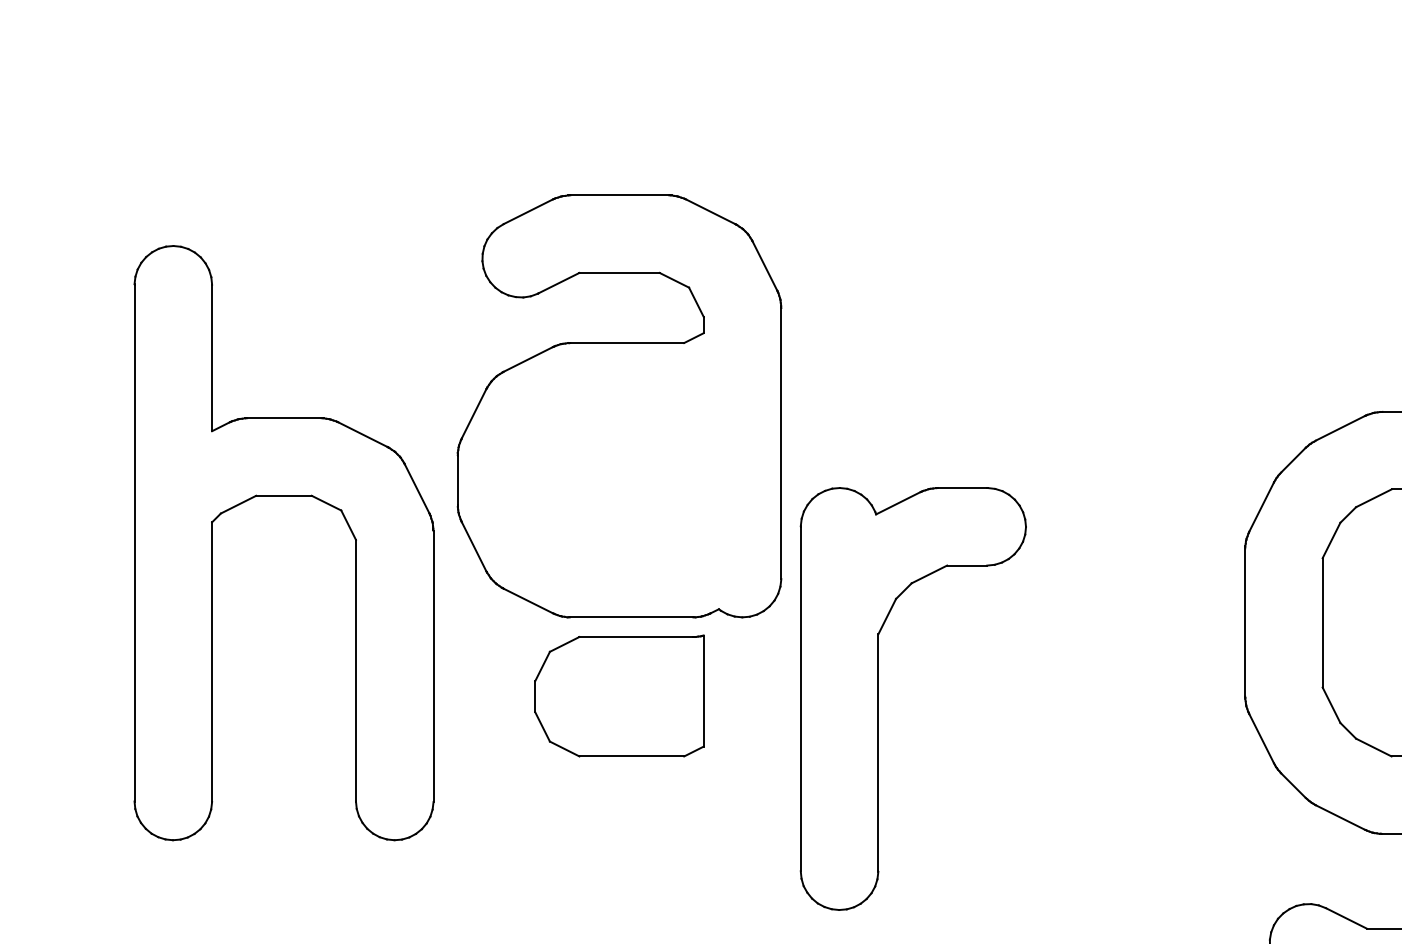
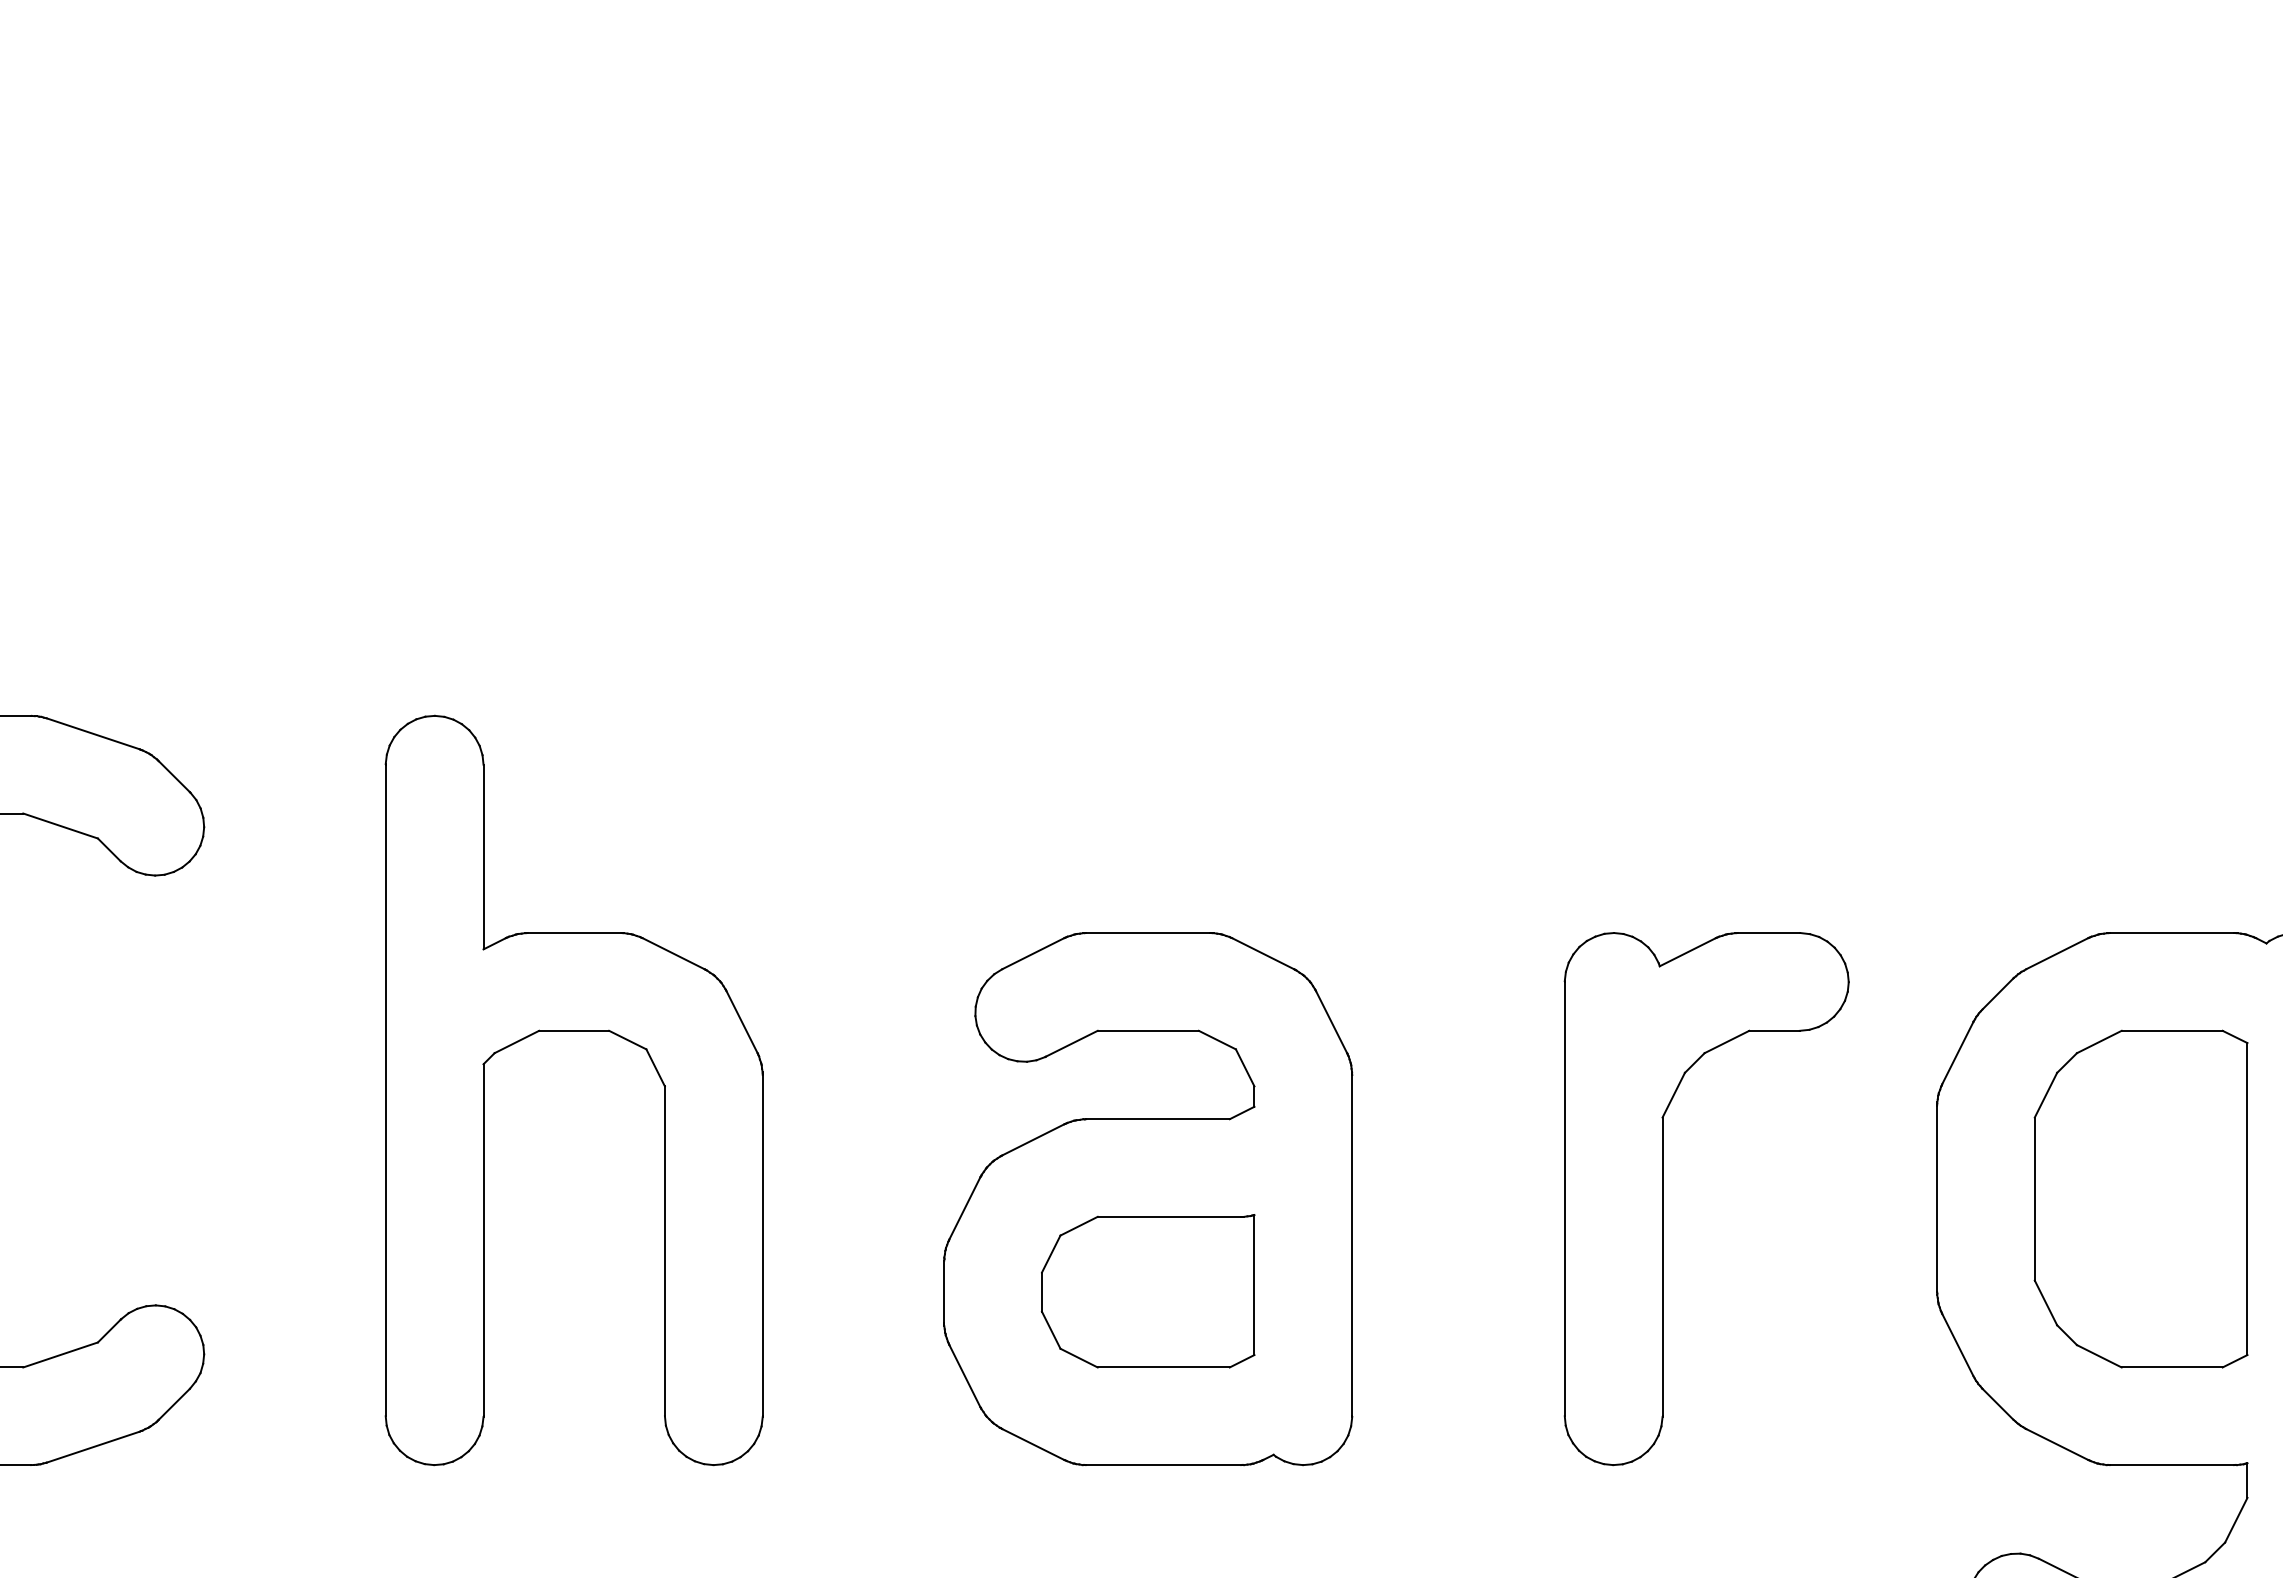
part: (619, 406) -> (1148, 1199), moved
part: (283, 496) -> (573, 1031), moved
part: (879, 699) -> (1663, 1199), moved

